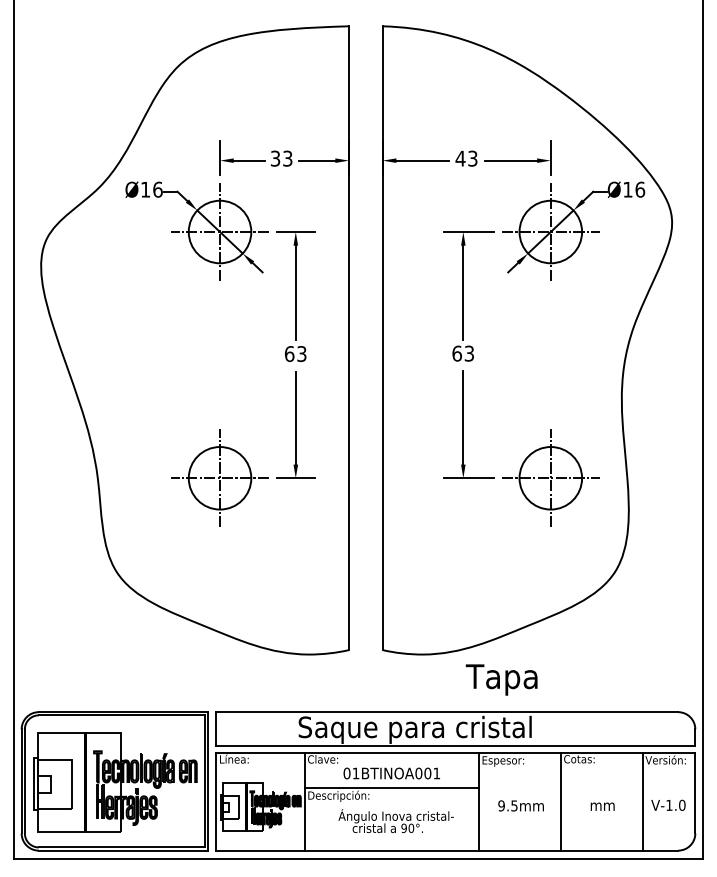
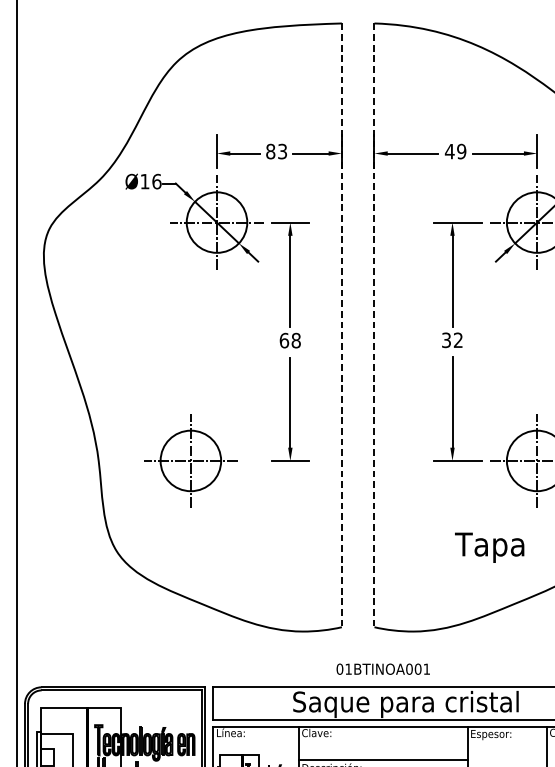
text: (275, 158) -> (270, 151), 33 -> 83
text: (472, 158) -> (461, 151), 43 -> 49
line: (349, 338) -> (342, 325), solid -> dashed
line: (382, 338) -> (374, 325), solid -> dashed
text: (462, 353) -> (451, 340), 63 -> 32
text: (301, 354) -> (295, 341), 63 -> 68
part: (219, 477) -> (190, 460), moved
text: (501, 679) -> (489, 547), moved
text: (391, 773) -> (382, 669), moved

